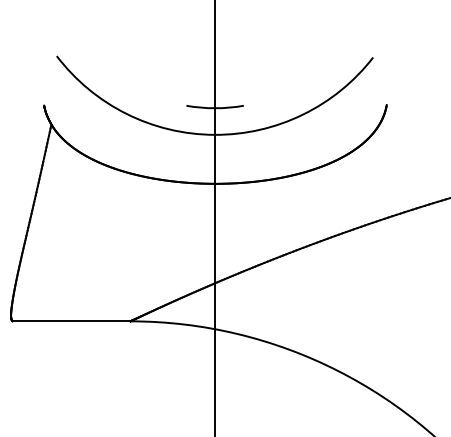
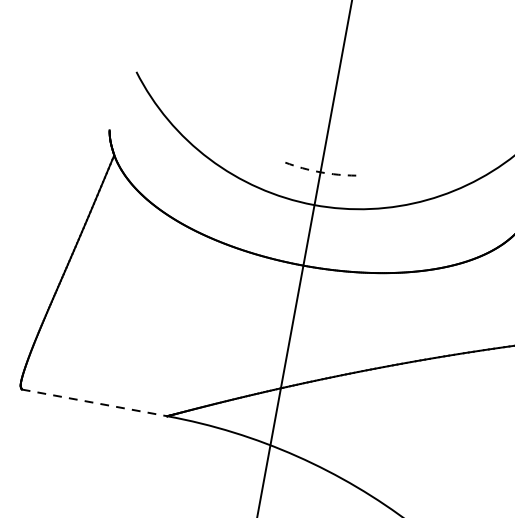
arc: (215, 108) -> (320, 172), solid -> dashed
line: (71, 321) -> (94, 403), solid -> dashed

